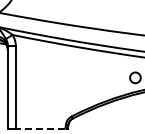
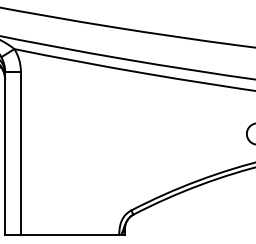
line: (40, 128) -> (69, 234), dashed -> solid

